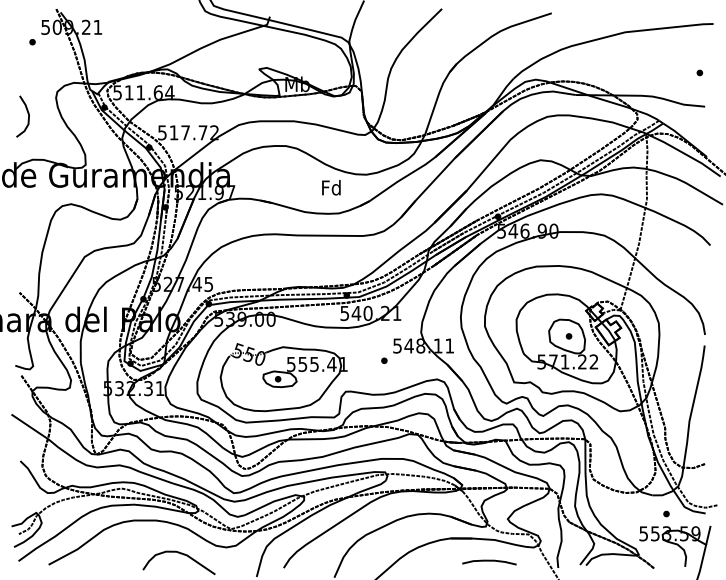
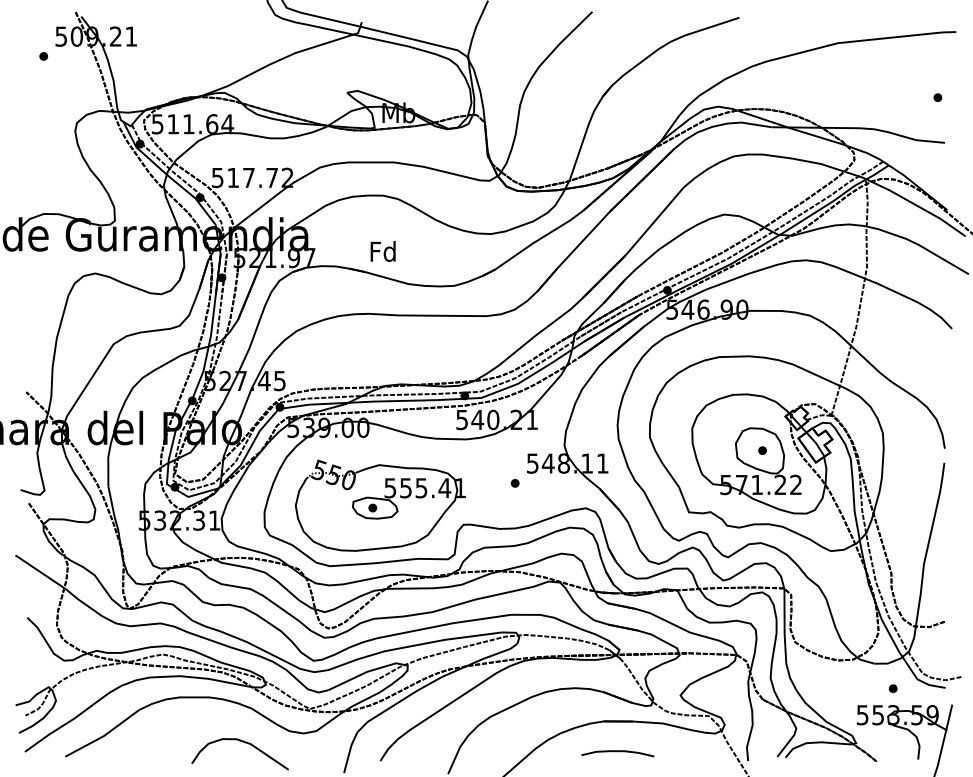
curve: (27, 119) -> (37, 159), removed
text: (330, 187) -> (382, 251), moved
curve: (489, 561) -> (617, 752), moved

